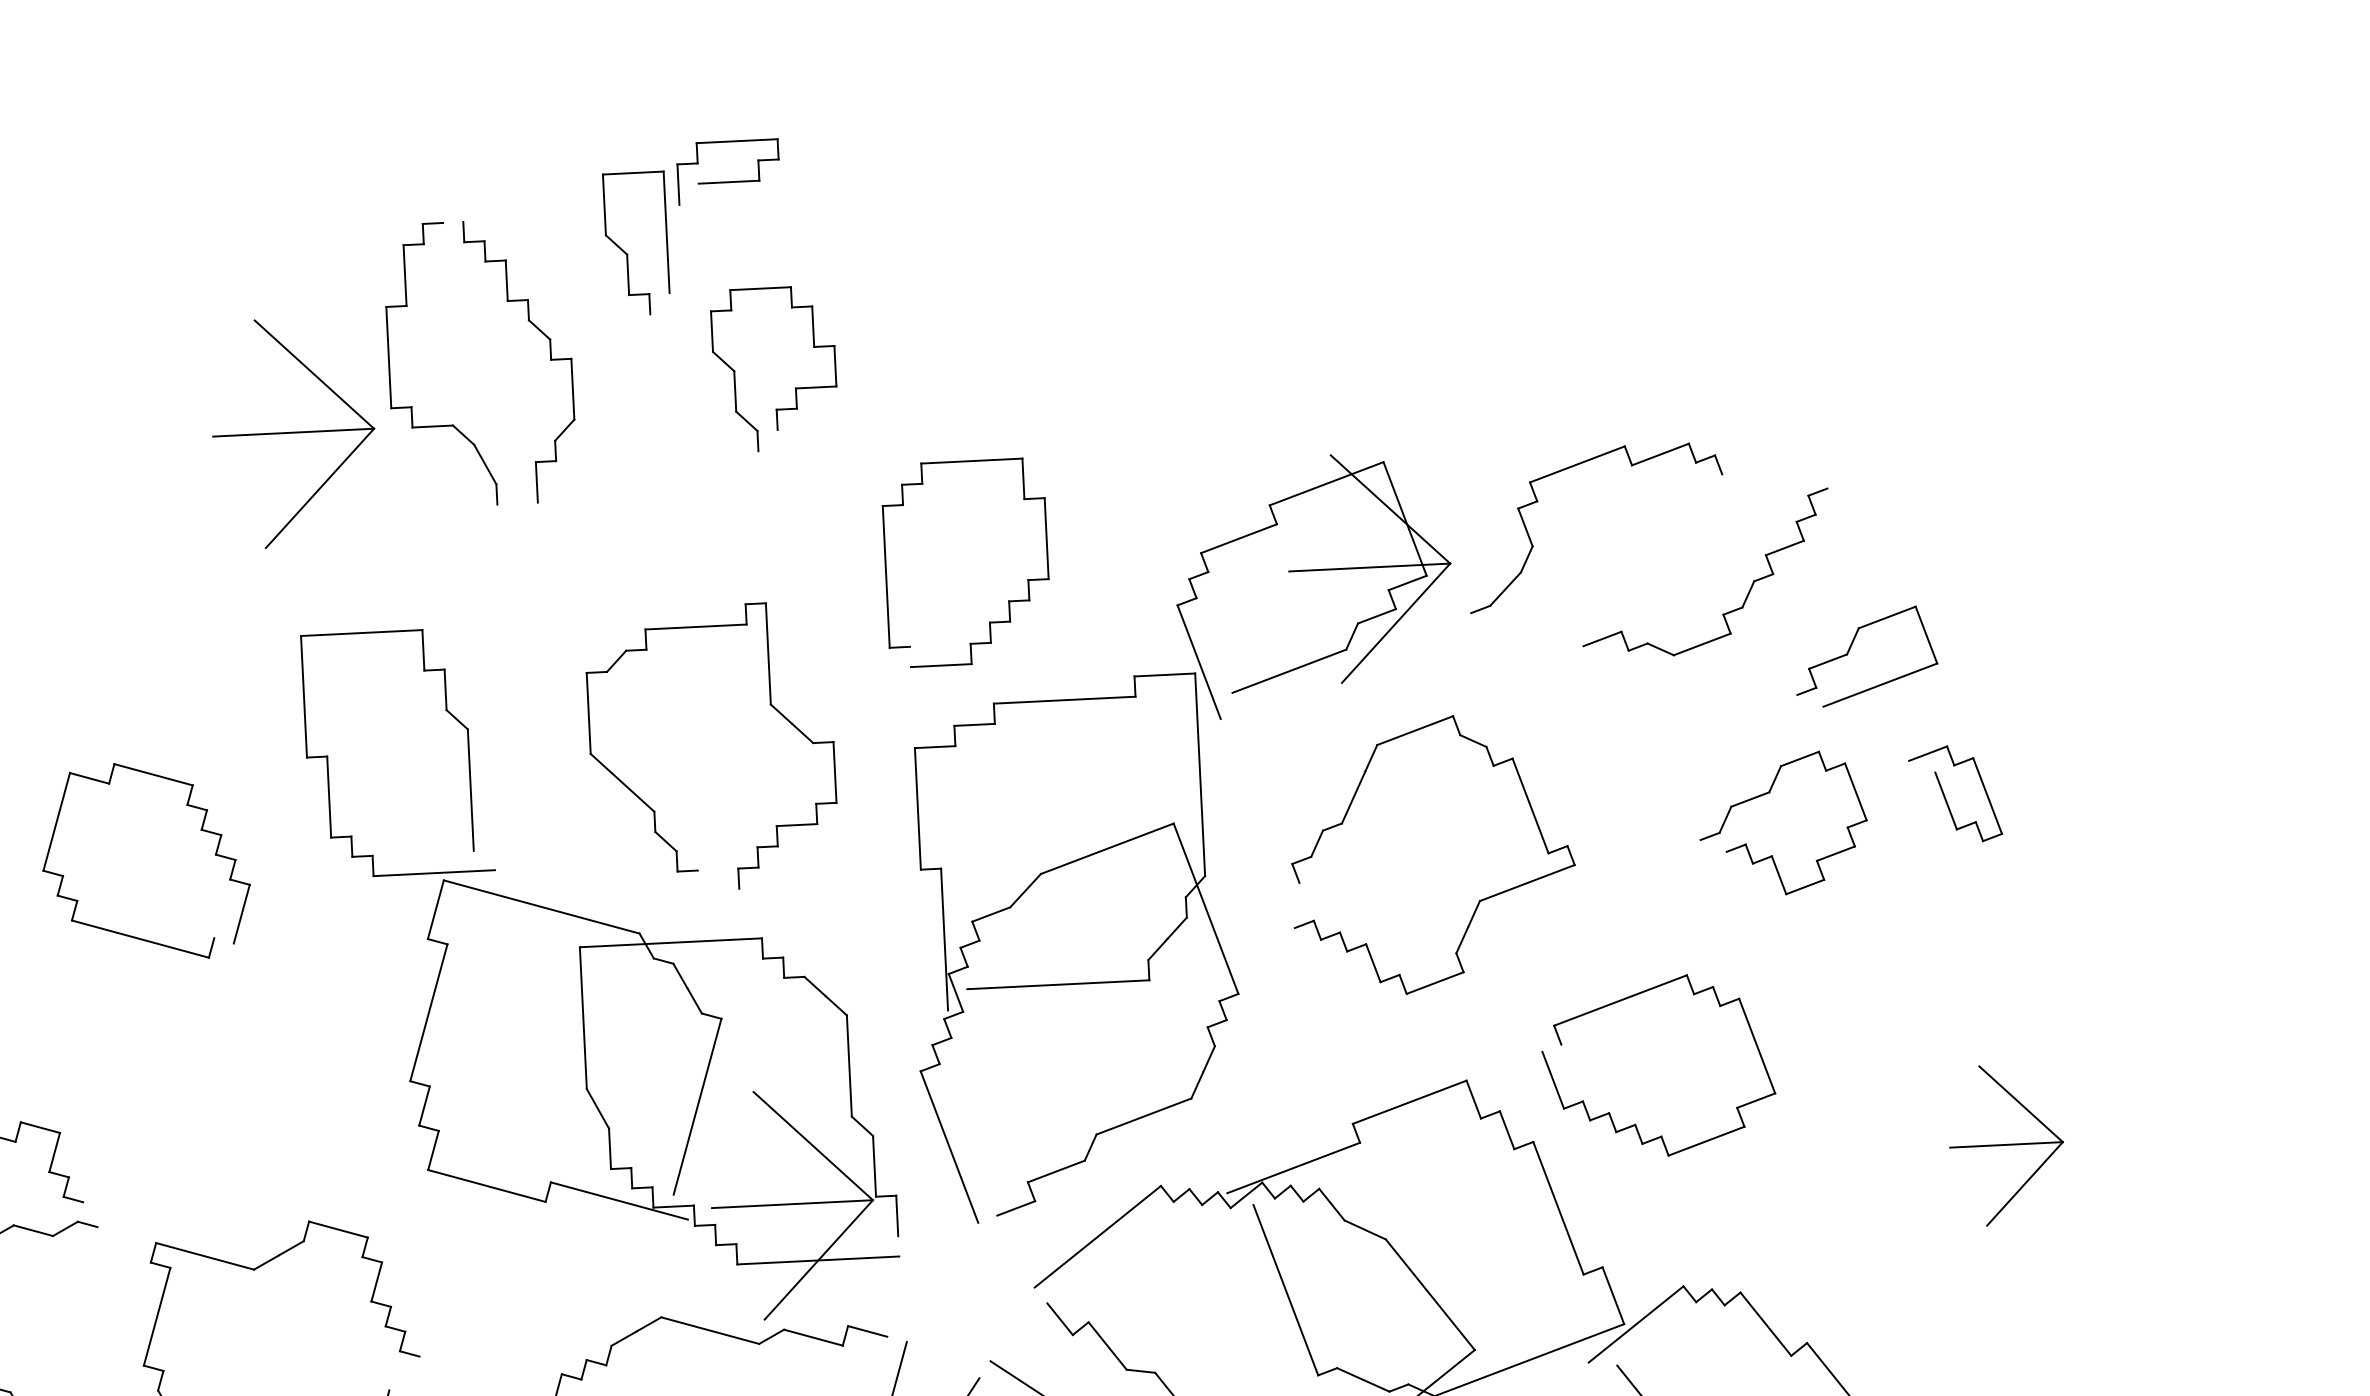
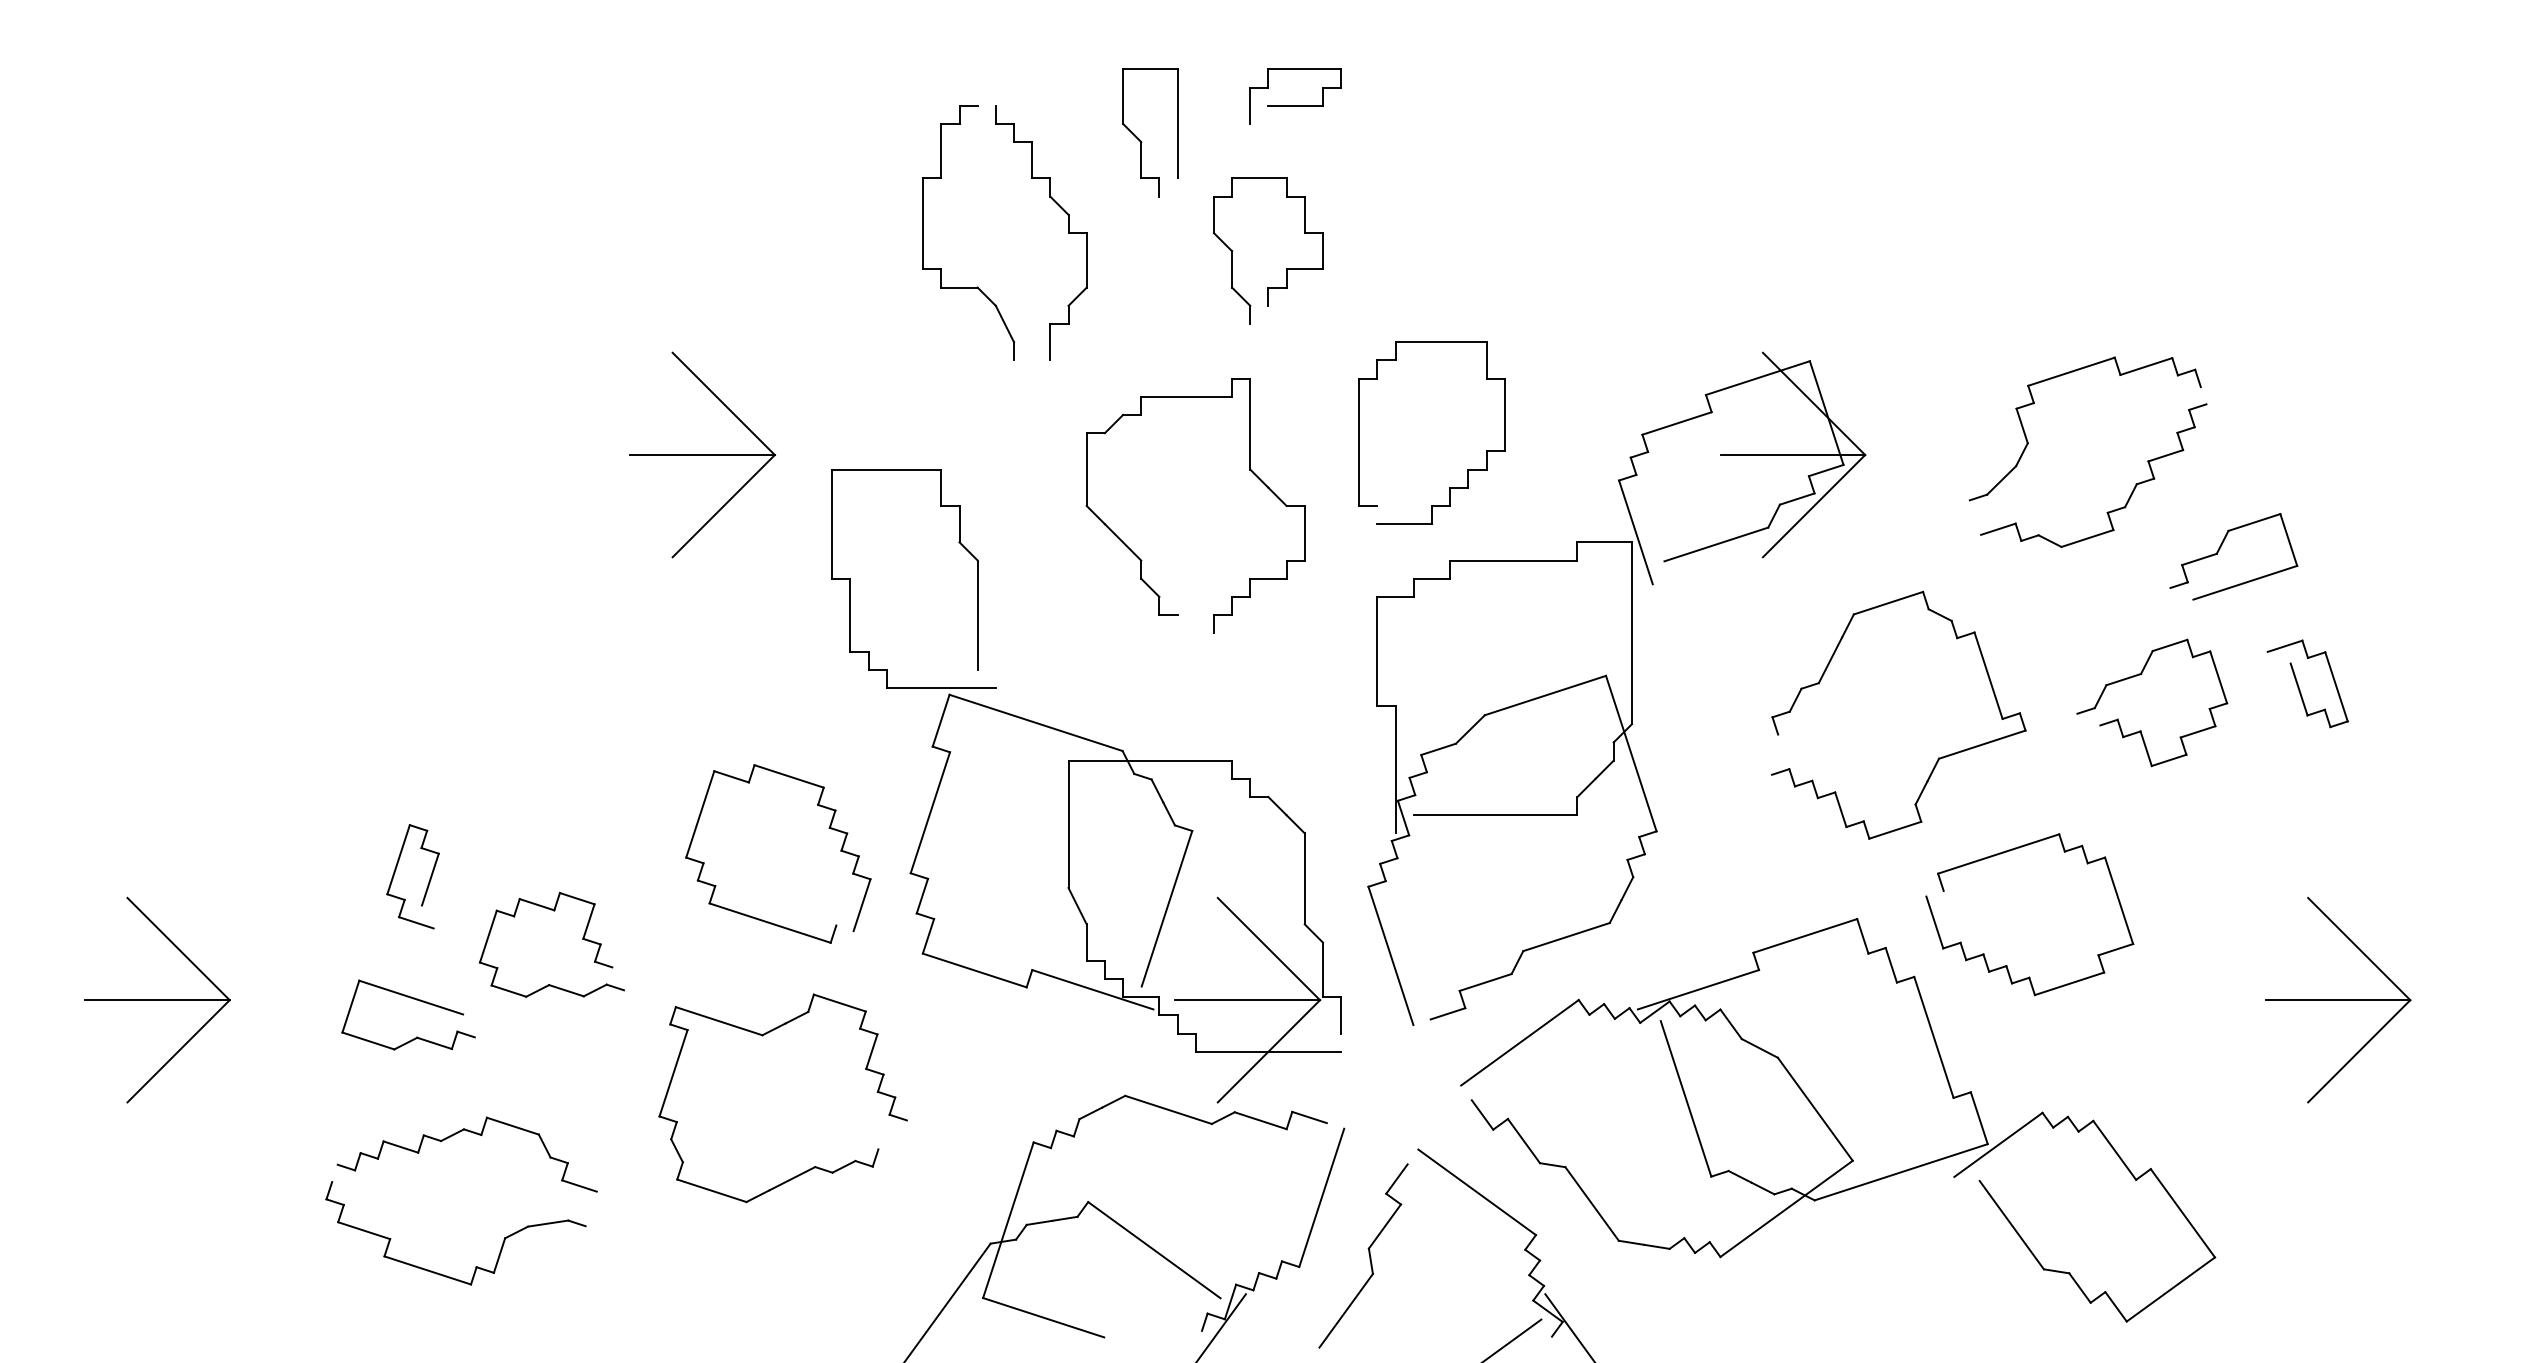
part: (728, 181) -> (1295, 105), moved
part: (293, 432) -> (702, 454), moved
part: (1537, 501) -> (2034, 403), moved
part: (770, 705) -> (1249, 470), moved
part: (200, 830) -> (828, 828), moved
part: (1479, 899) -> (1938, 757), moved
part: (2006, 1145) -> (2338, 1000), size x1.43

